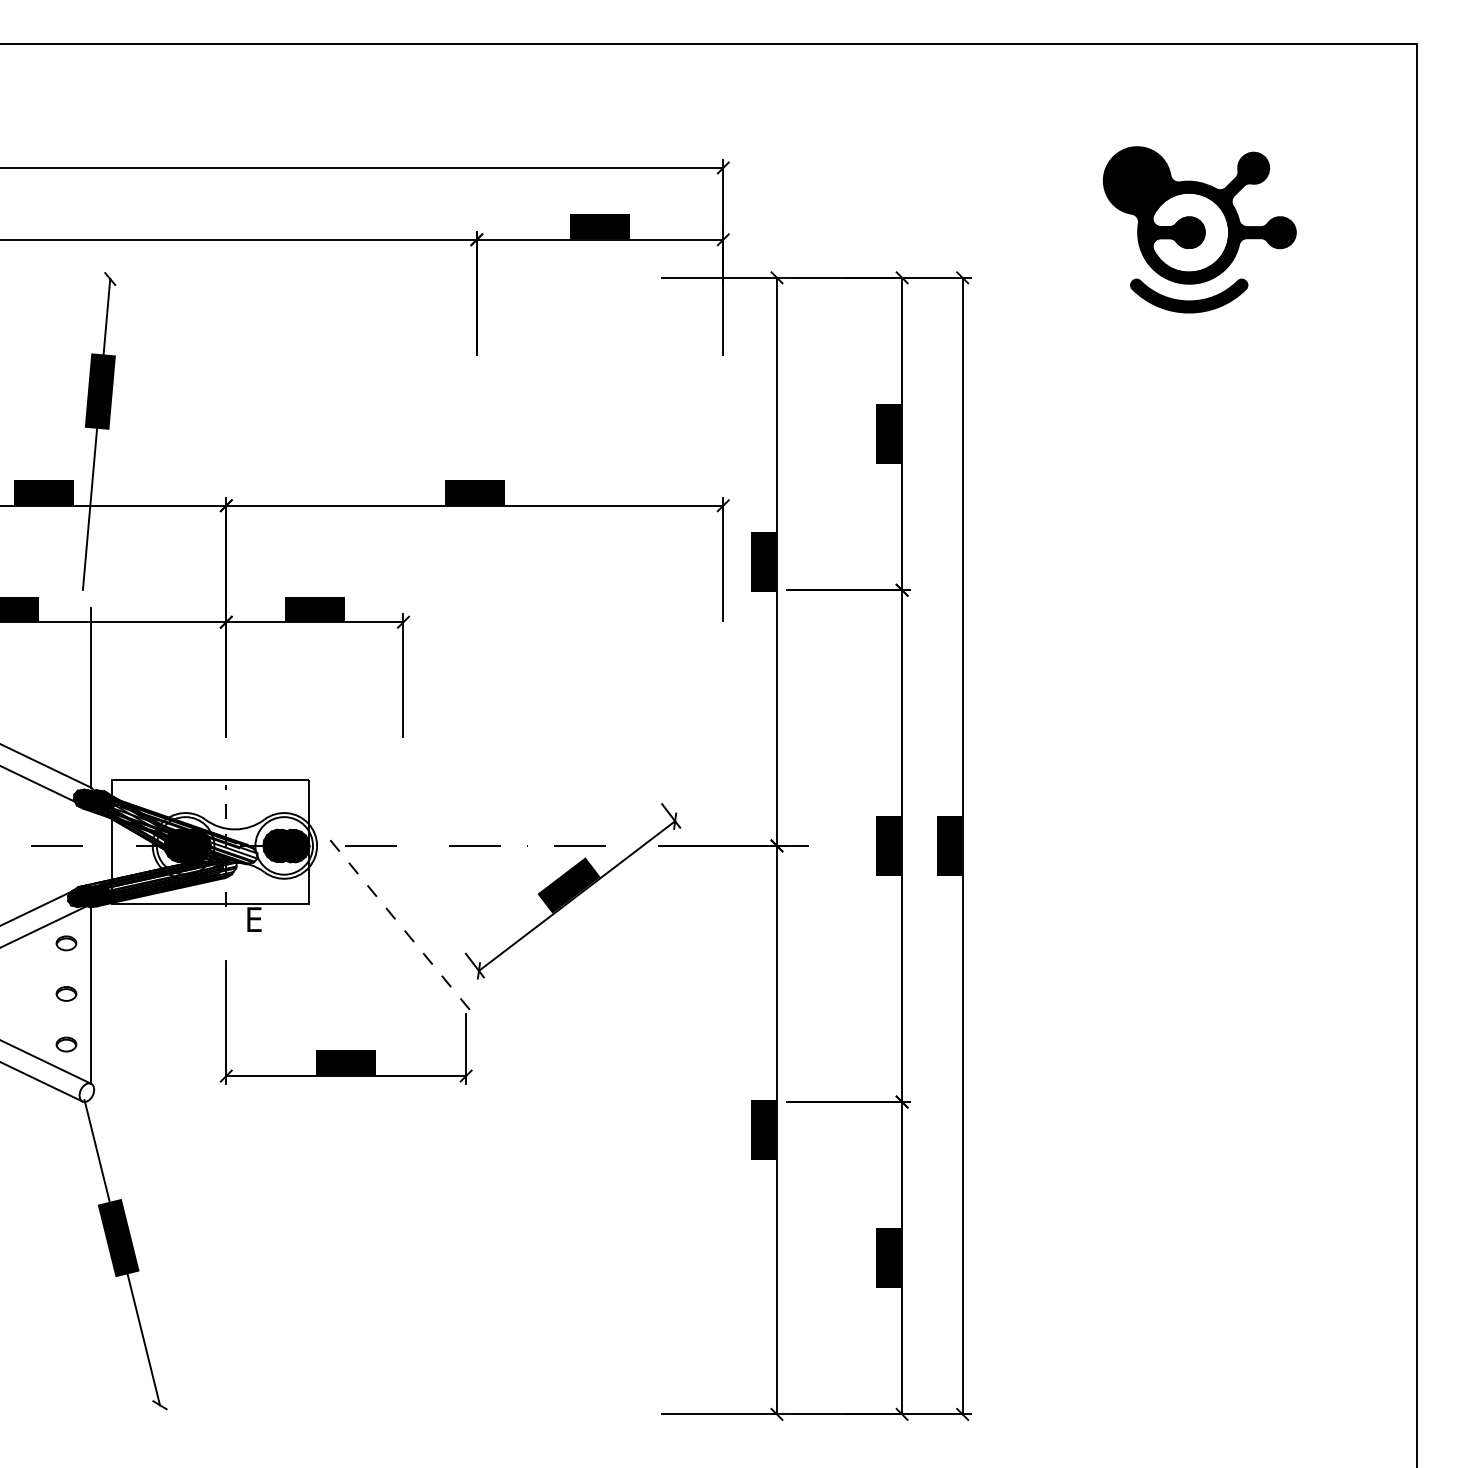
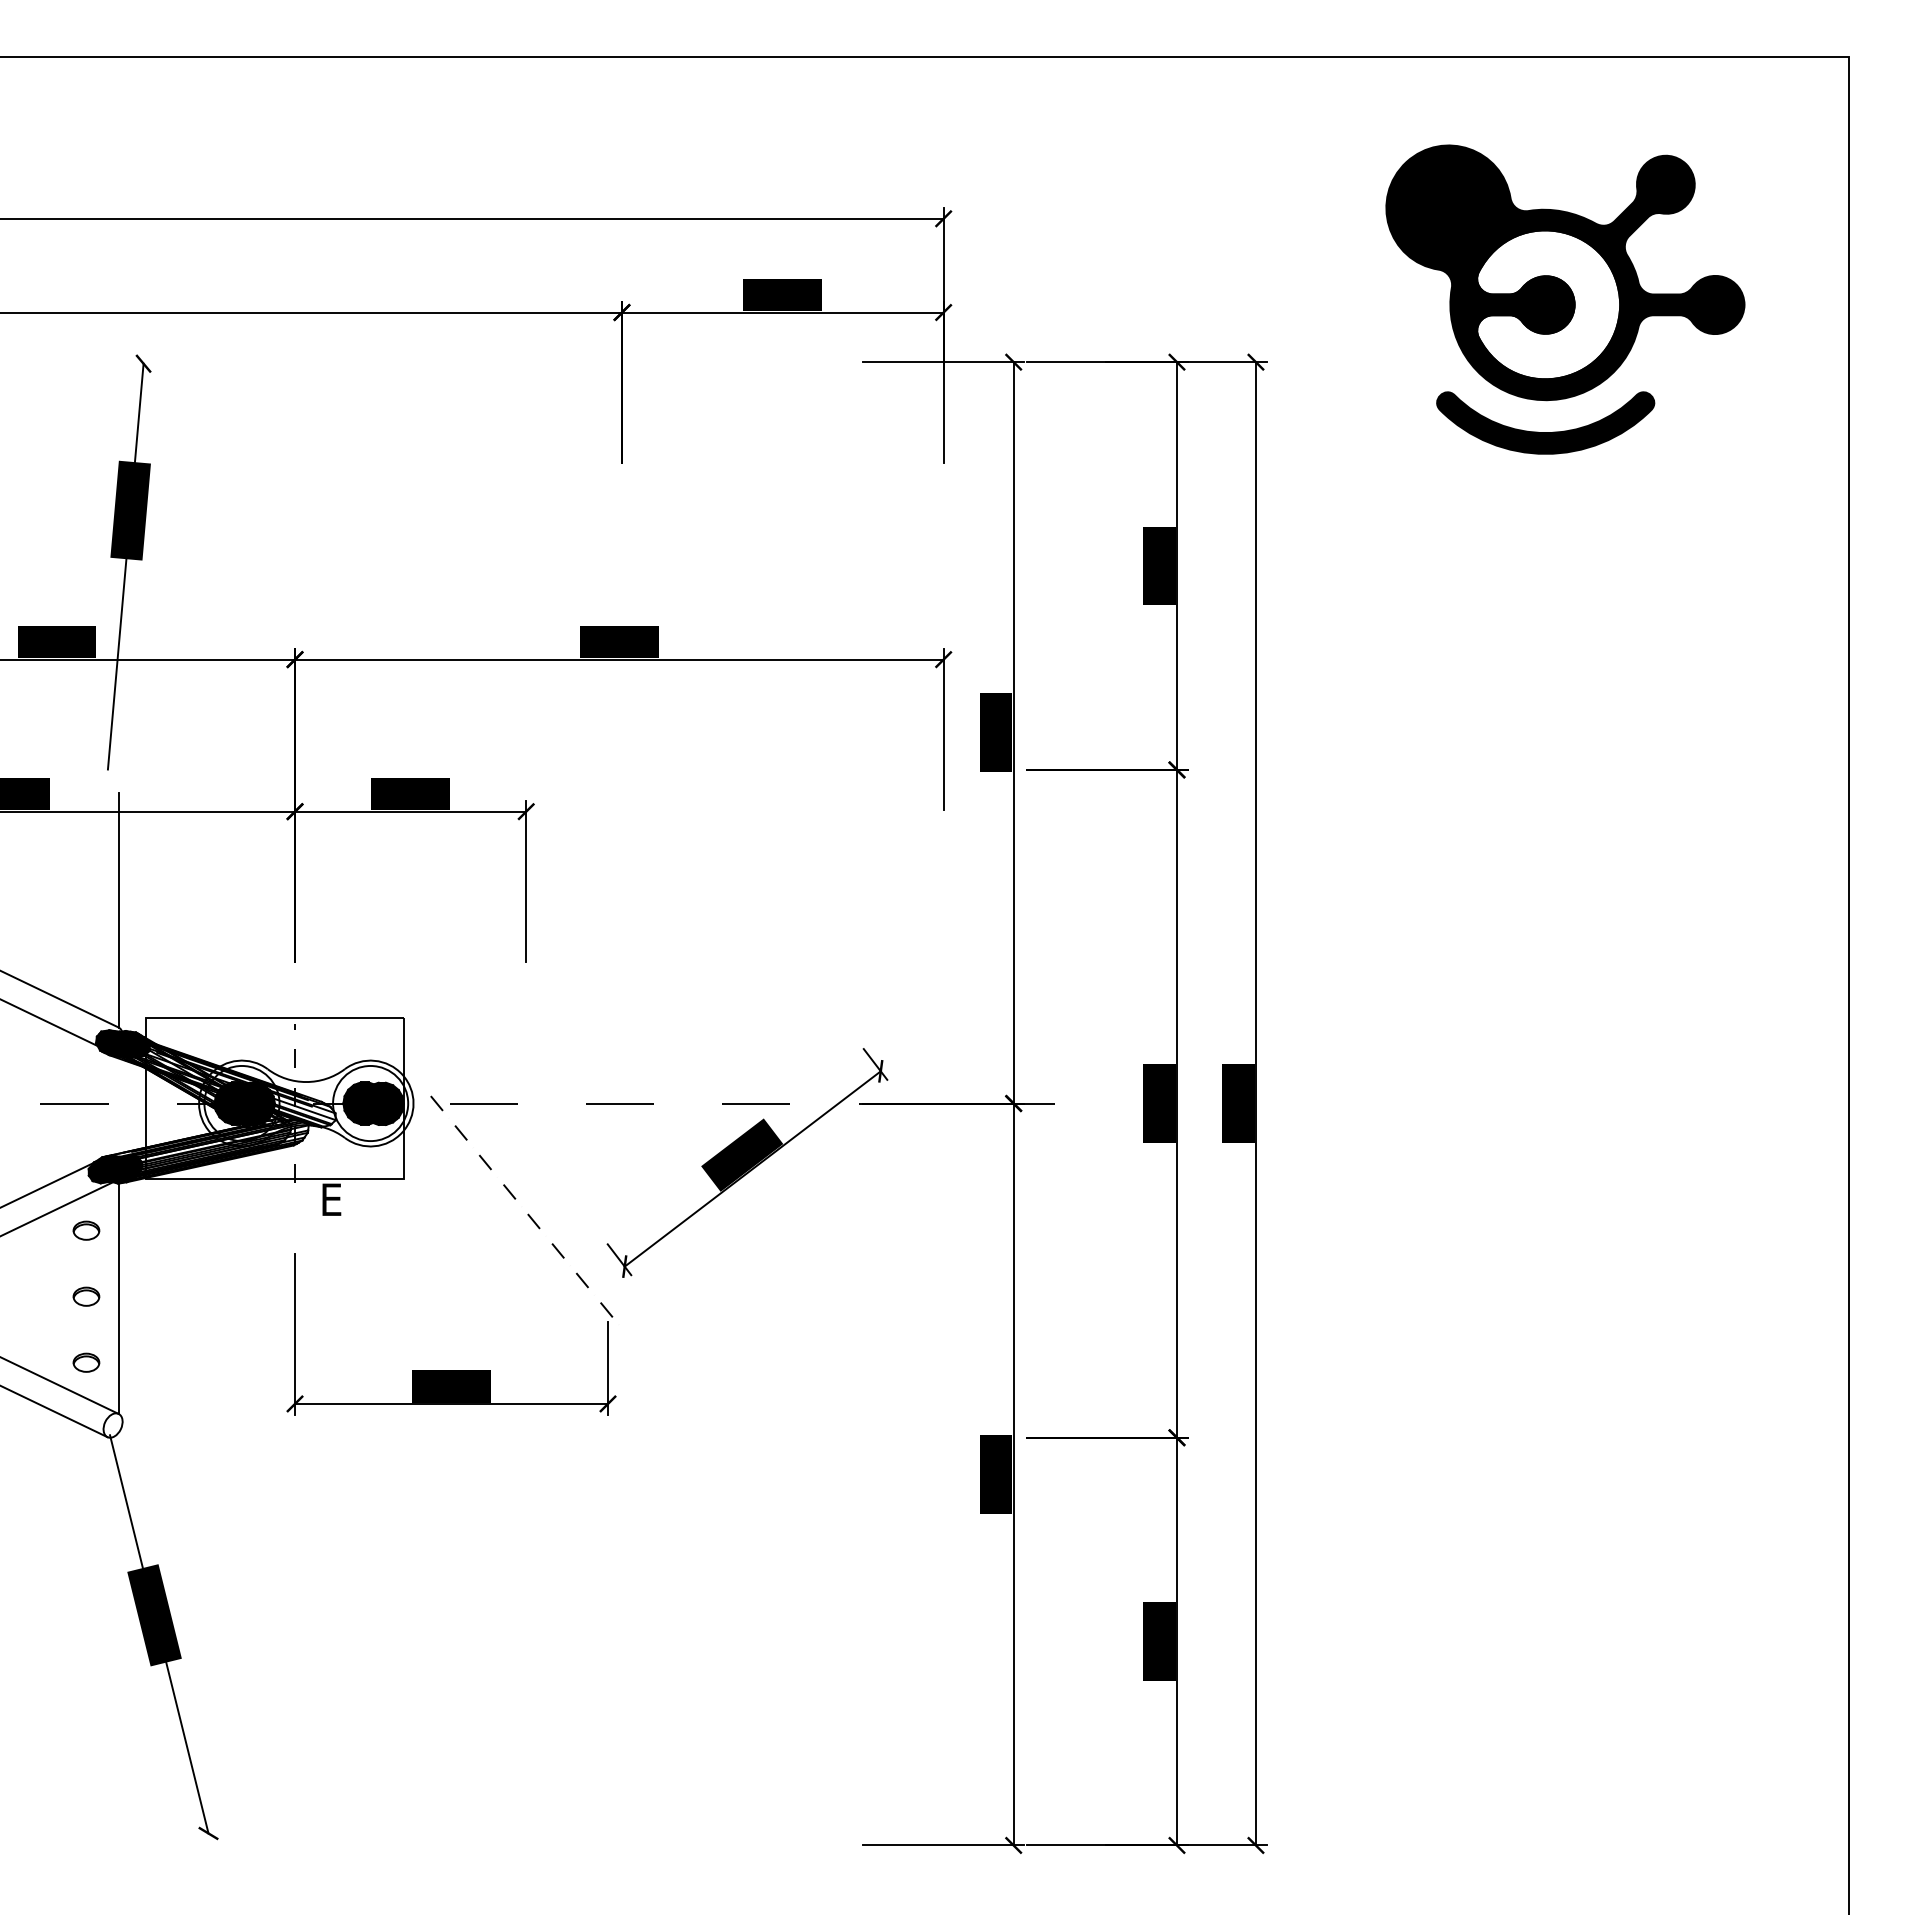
part: (1199, 229) -> (1565, 299), size x1.43

